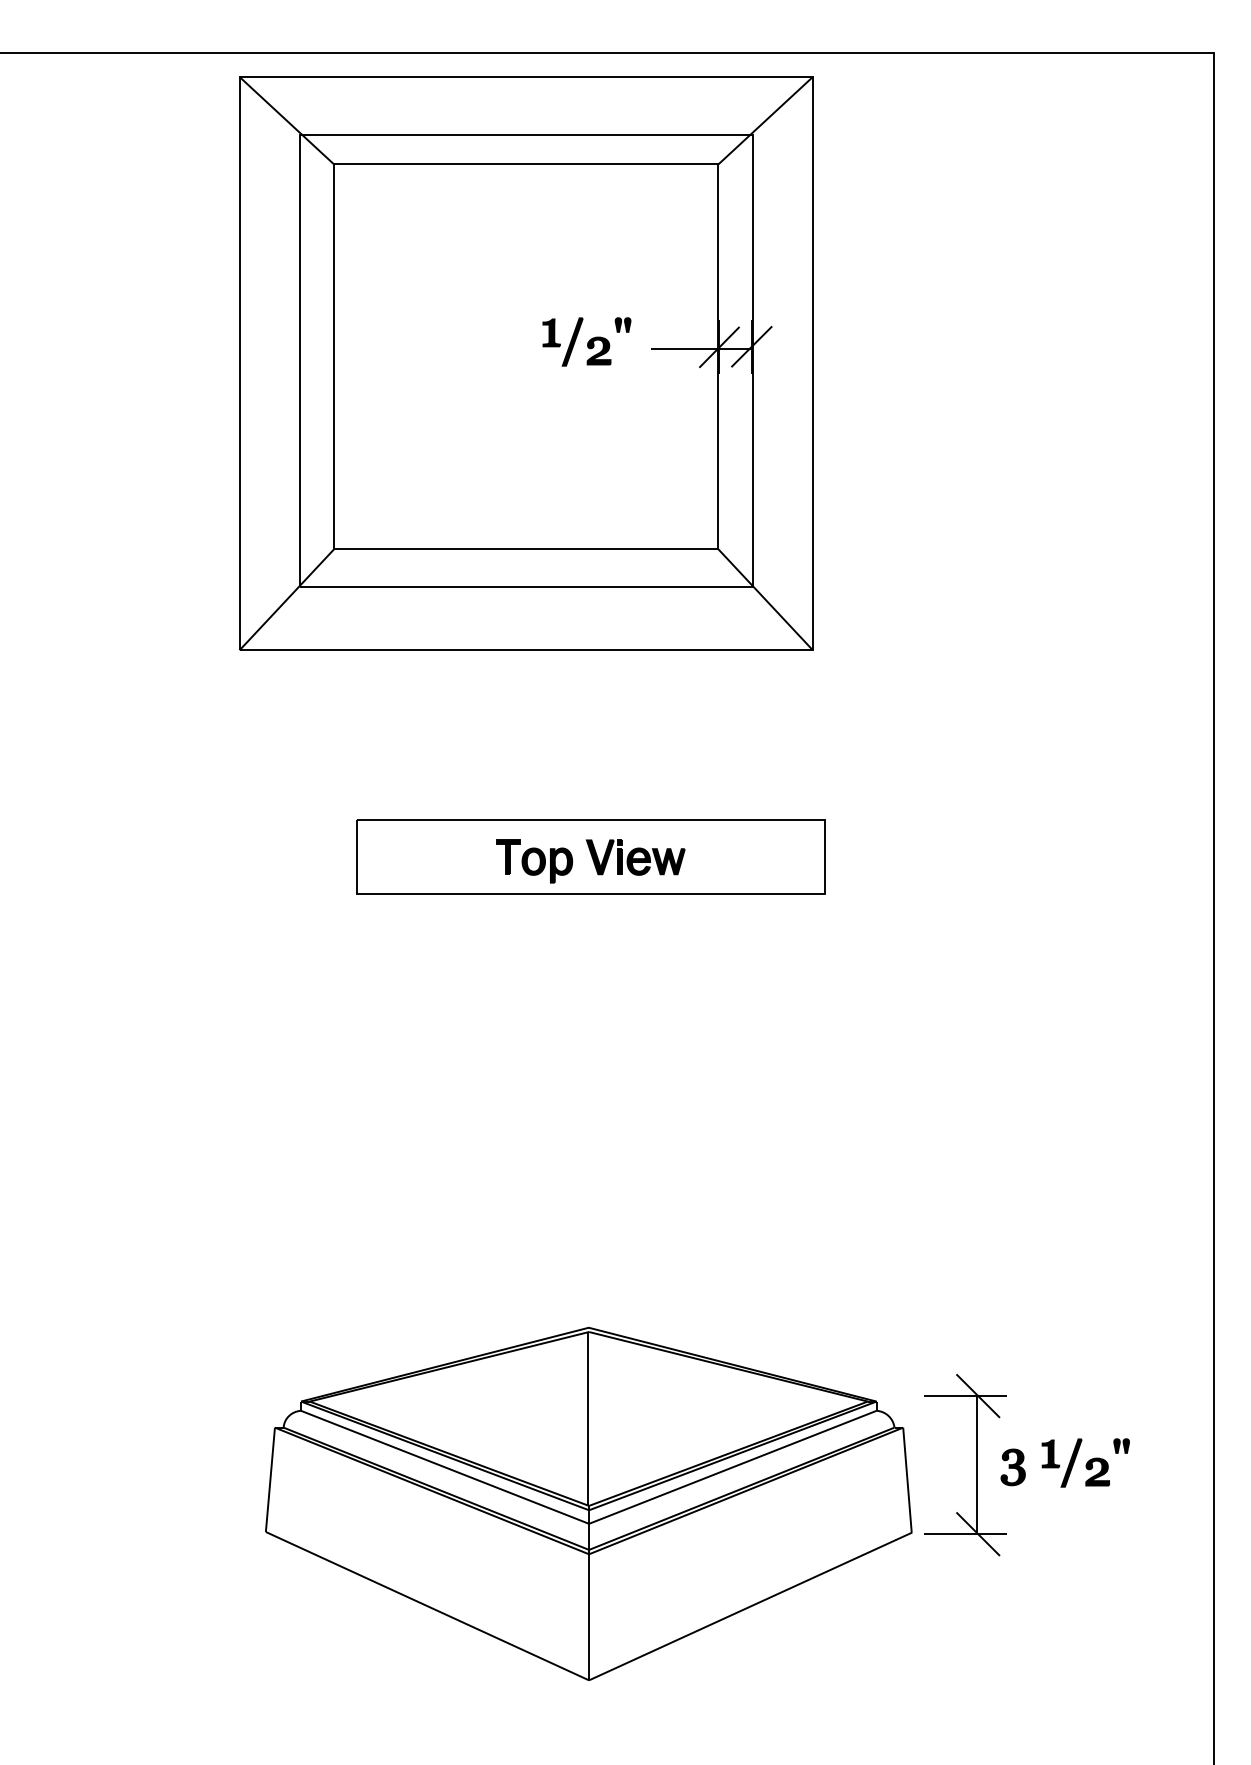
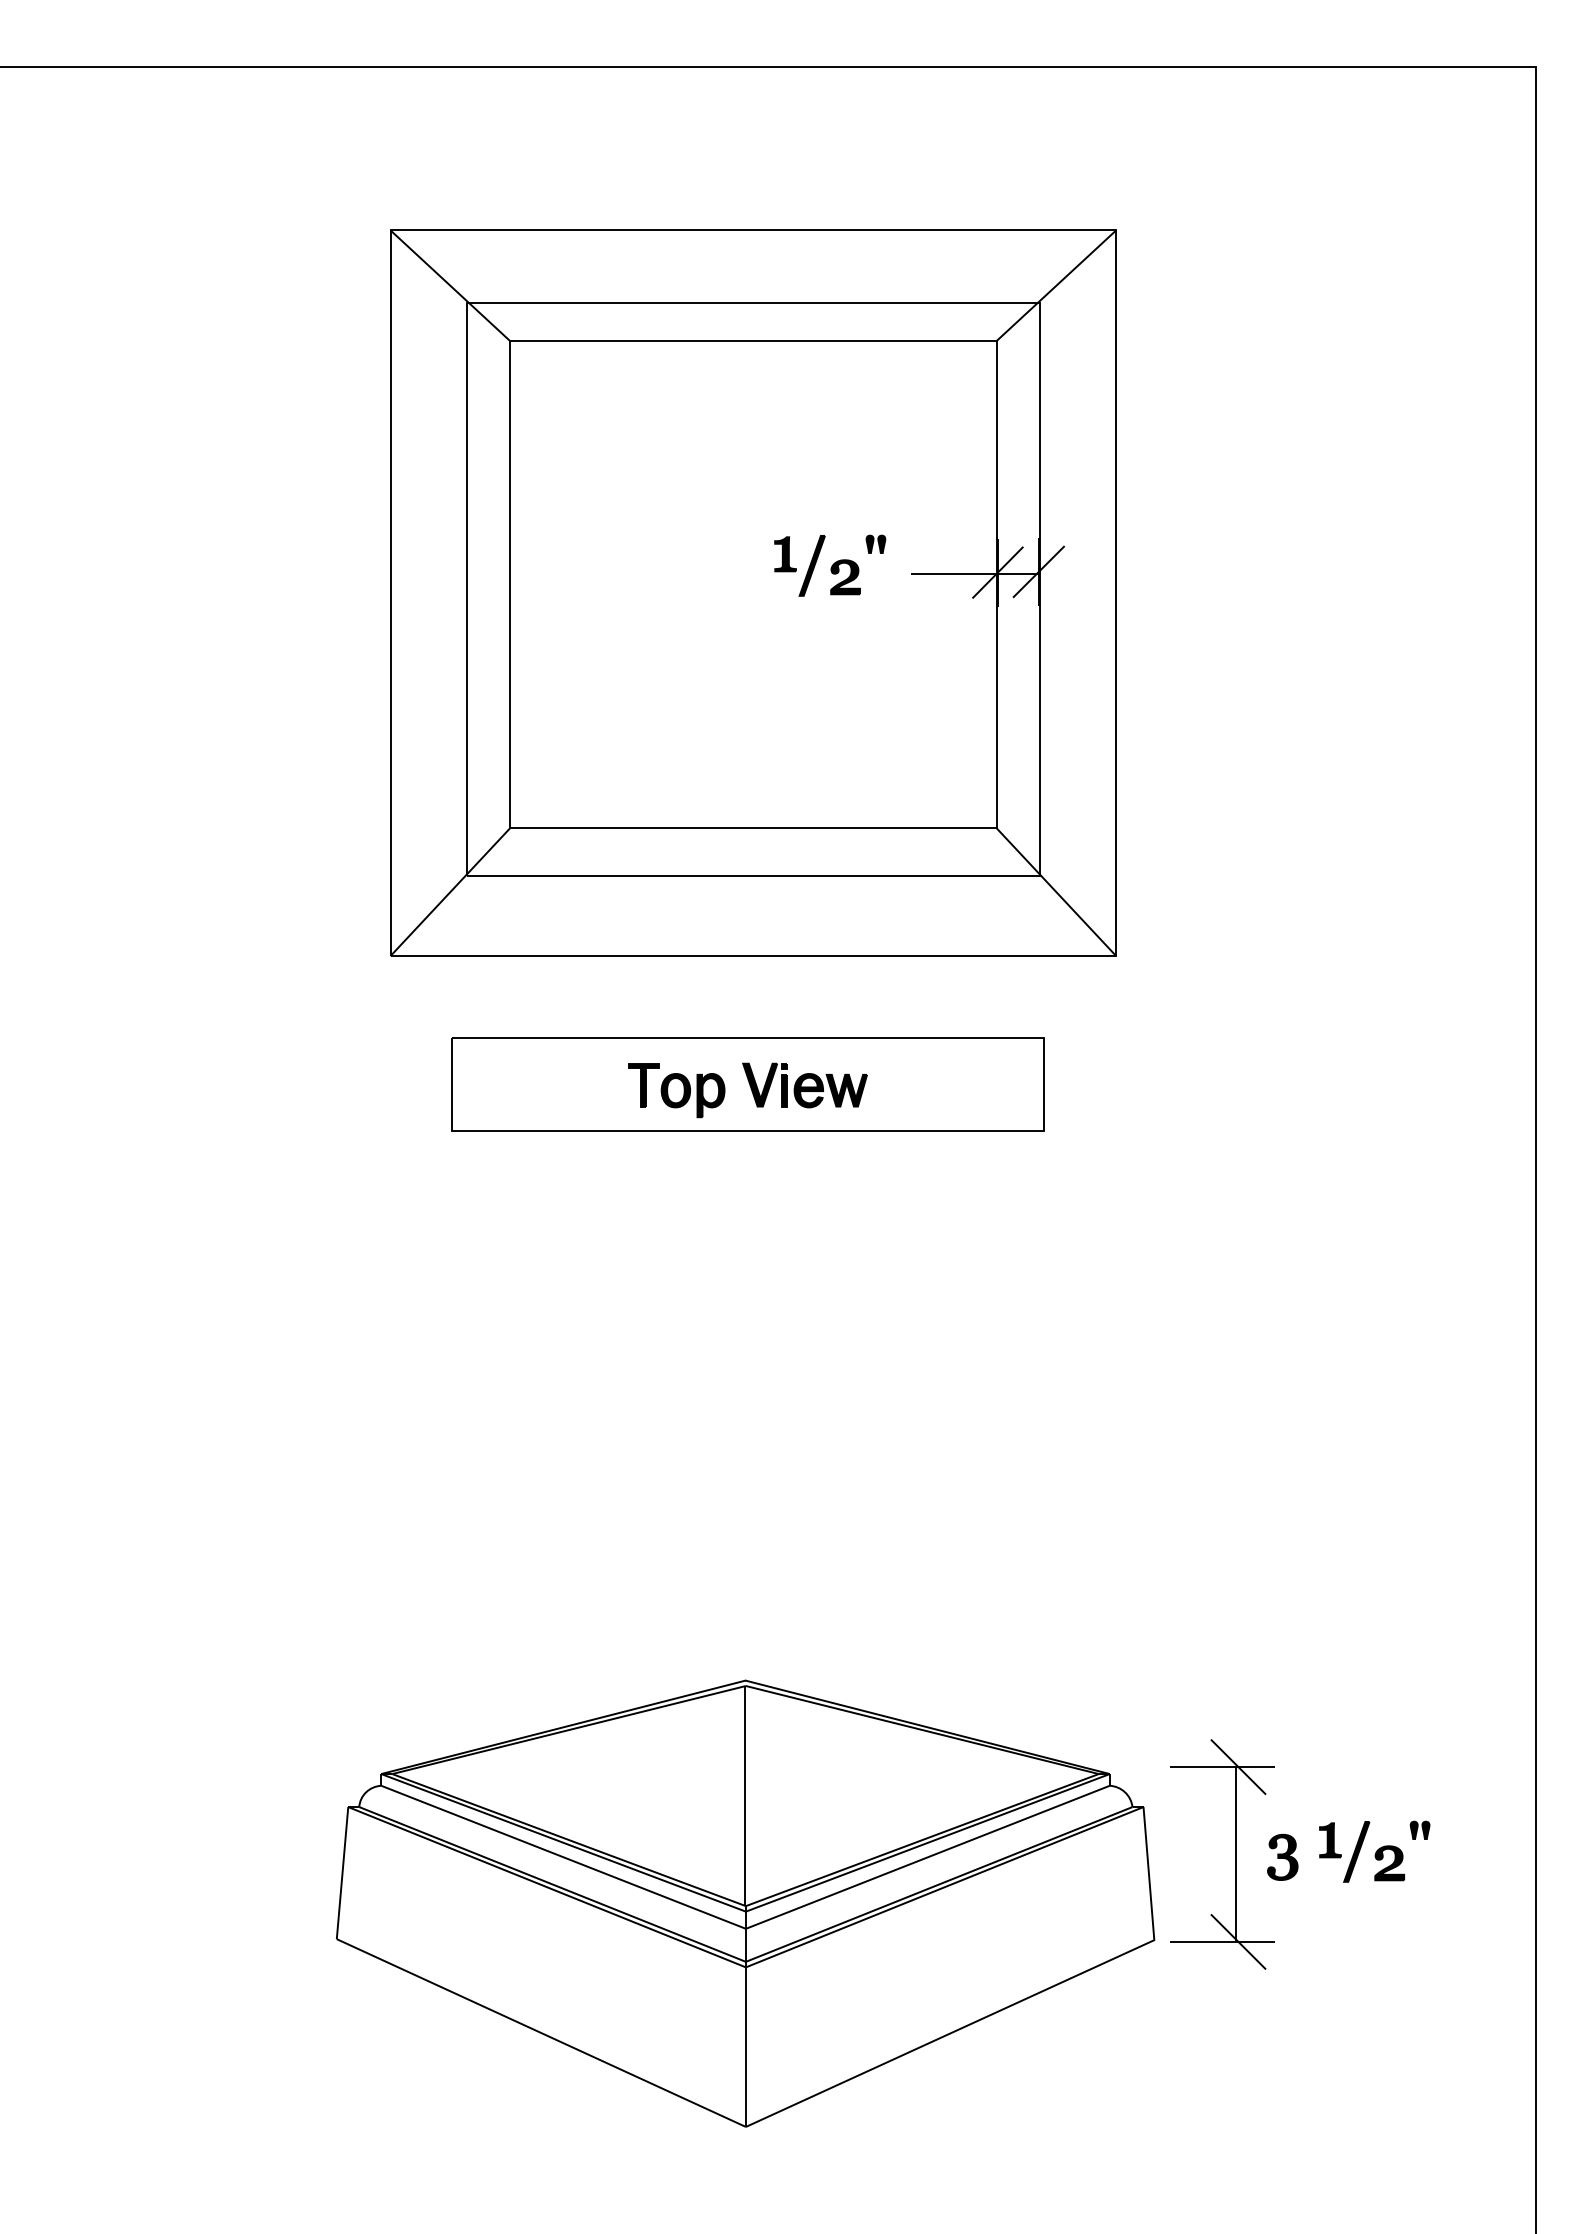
part: (526, 363) -> (753, 592), moved

